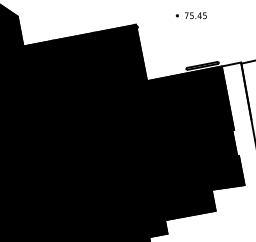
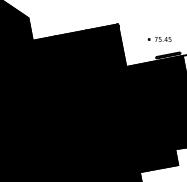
part: (191, 15) -> (159, 39), moved

